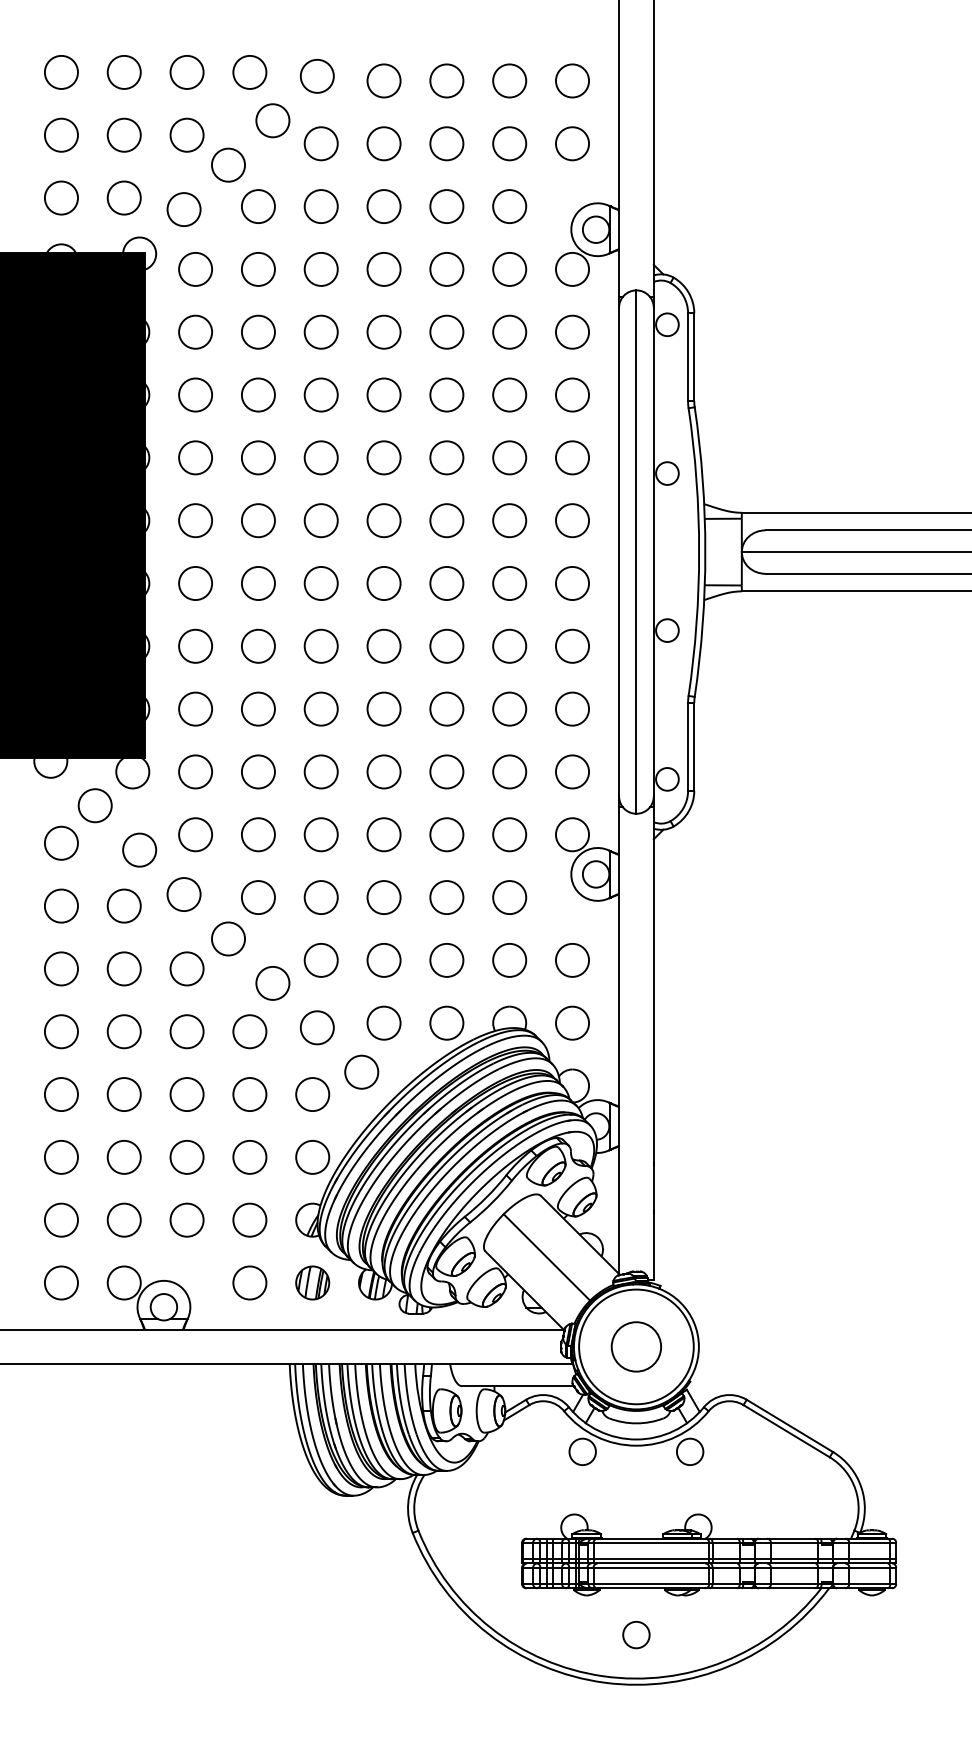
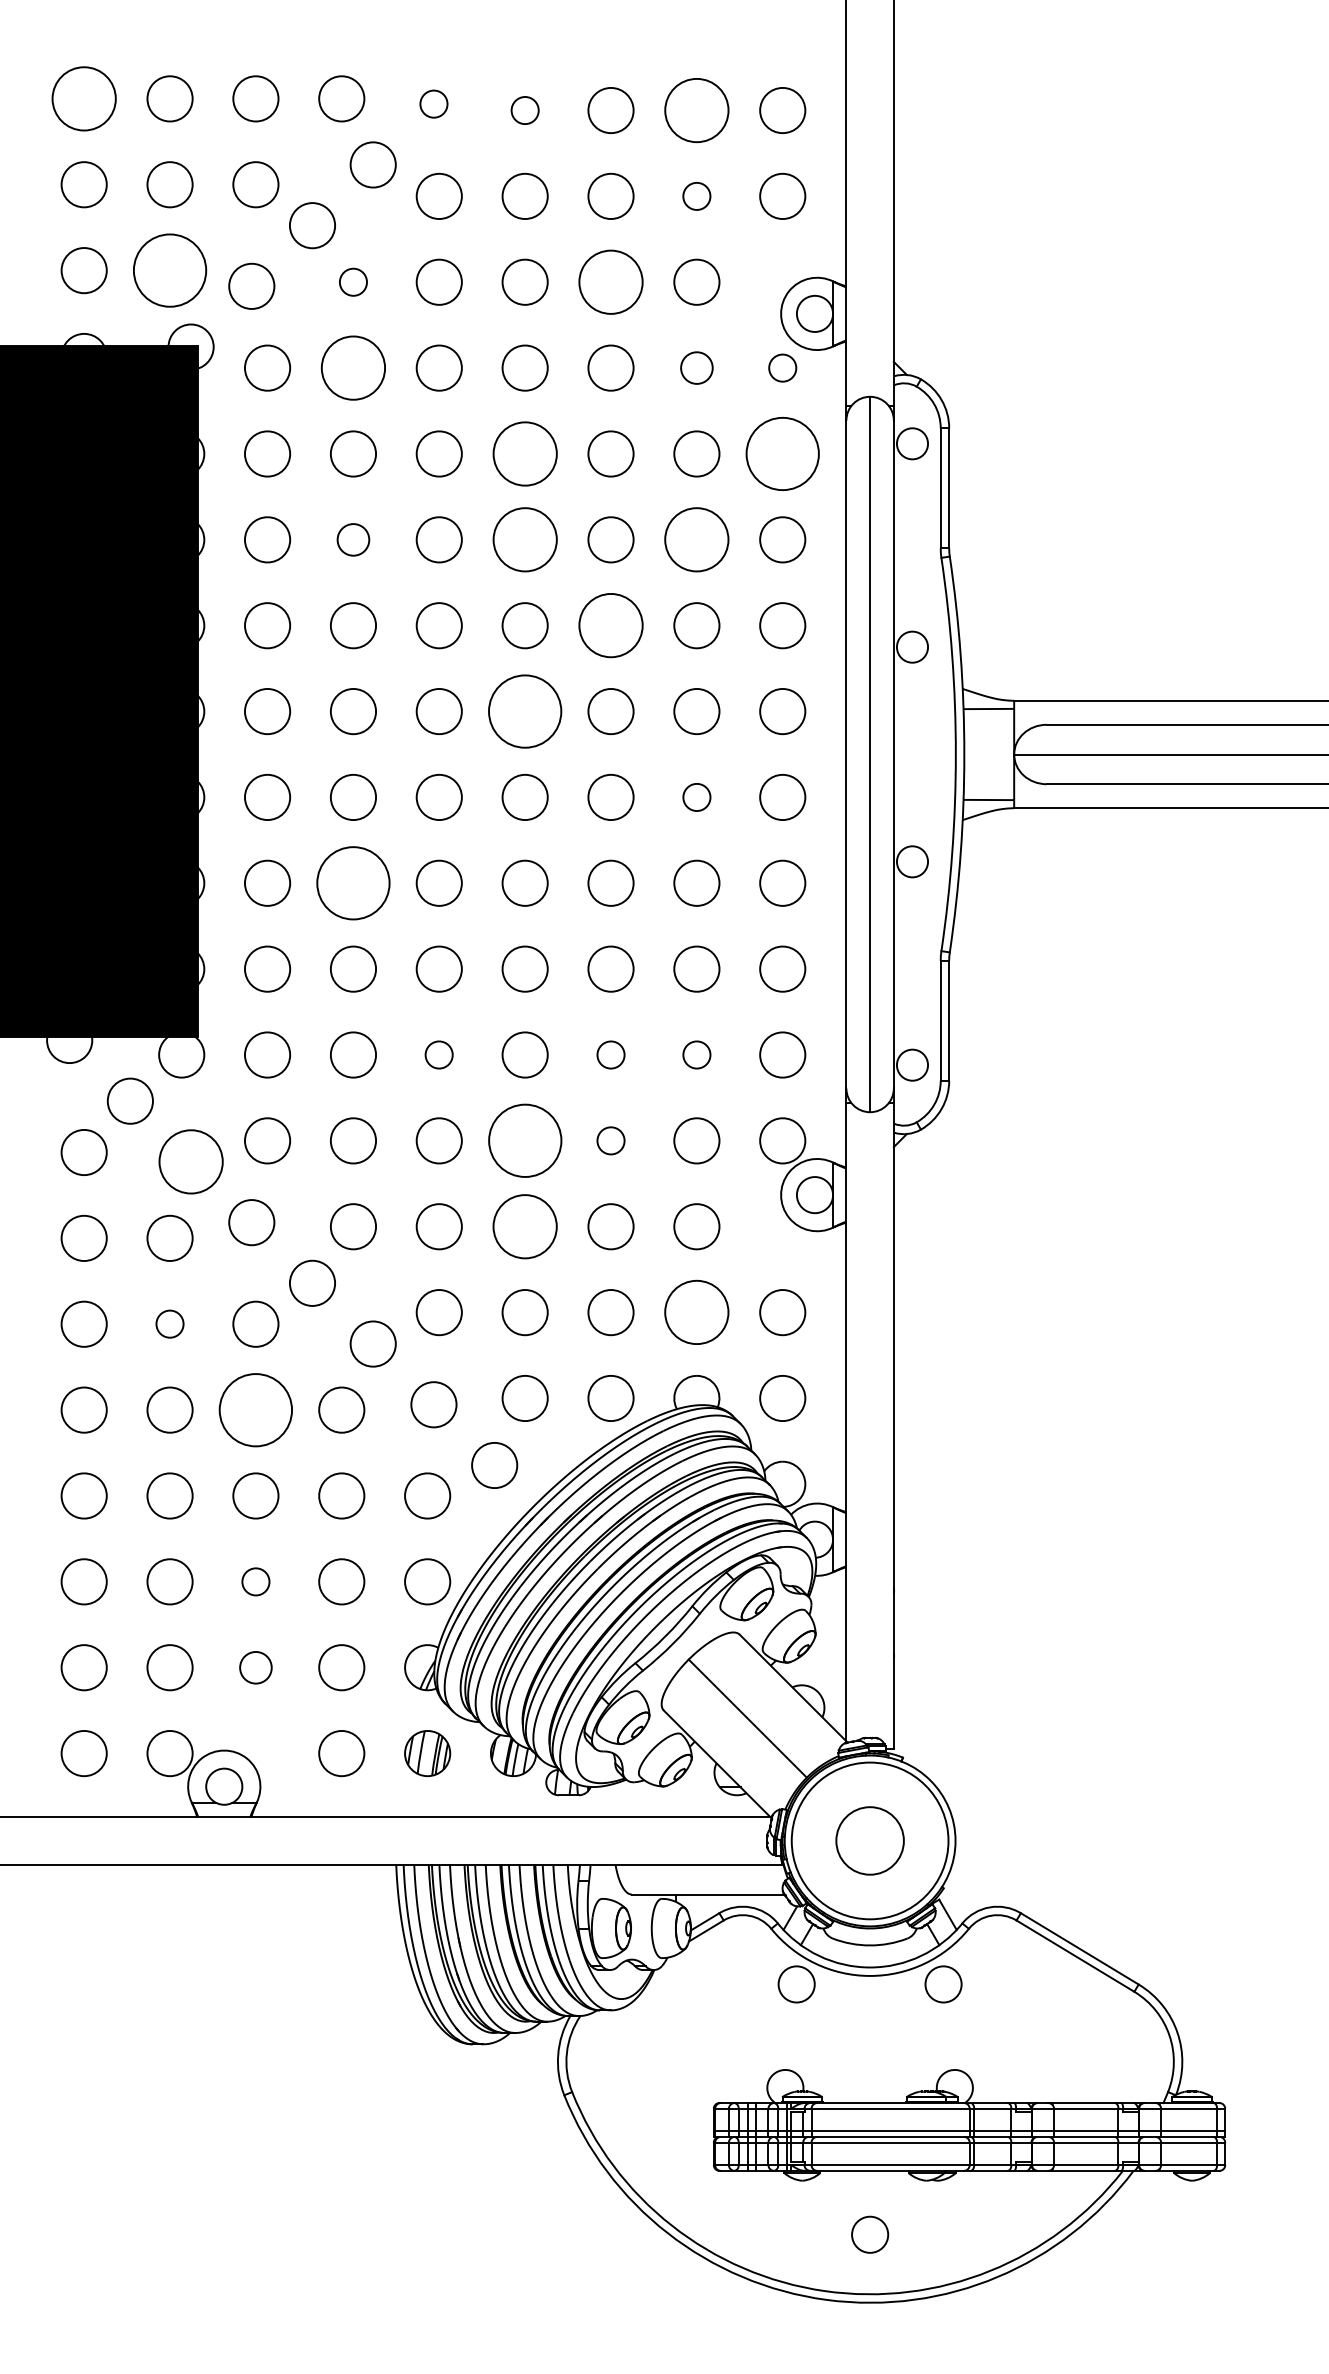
circle: (60, 72) -> (83, 98), size x1.4
circle: (317, 75) -> (433, 103), size x0.6
circle: (383, 80) -> (524, 110), size x0.6
circle: (509, 80) -> (696, 110), size x1.4
circle: (509, 143) -> (696, 196), size x0.6
circle: (123, 197) -> (169, 270), size x1.6
circle: (258, 206) -> (353, 281), size x0.6
circle: (446, 206) -> (610, 281), size x1.4
circle: (258, 268) -> (353, 367), size x1.4
circle: (509, 268) -> (696, 367), size x0.7
circle: (572, 268) -> (782, 367), size x0.6
circle: (383, 331) -> (524, 453), size x1.4
circle: (572, 331) -> (782, 453), size x1.6
circle: (258, 394) -> (353, 539), size x0.7
circle: (383, 394) -> (524, 539), size x1.4
circle: (509, 394) -> (696, 539), size x1.4
circle: (446, 457) -> (610, 625), size x1.4
circle: (383, 520) -> (524, 711), size x1.6
circle: (509, 583) -> (696, 797), size x0.6
circle: (258, 645) -> (353, 882), size x1.6
circle: (320, 771) -> (438, 1054), size x0.6
circle: (446, 771) -> (610, 1054), size x0.6
circle: (509, 771) -> (696, 1054), size x0.6
circle: (383, 834) -> (524, 1140), size x1.6
circle: (446, 834) -> (610, 1140), size x0.6
circle: (139, 849) -> (190, 1161), size x1.4
circle: (383, 897) -> (524, 1226), size x1.4
circle: (509, 960) -> (696, 1312), size x1.4
circle: (123, 968) -> (169, 1323), size x0.6
circle: (186, 1031) -> (255, 1409), size x1.6
circle: (186, 1157) -> (255, 1581), size x0.6
circle: (186, 1220) -> (255, 1667), size x0.7

